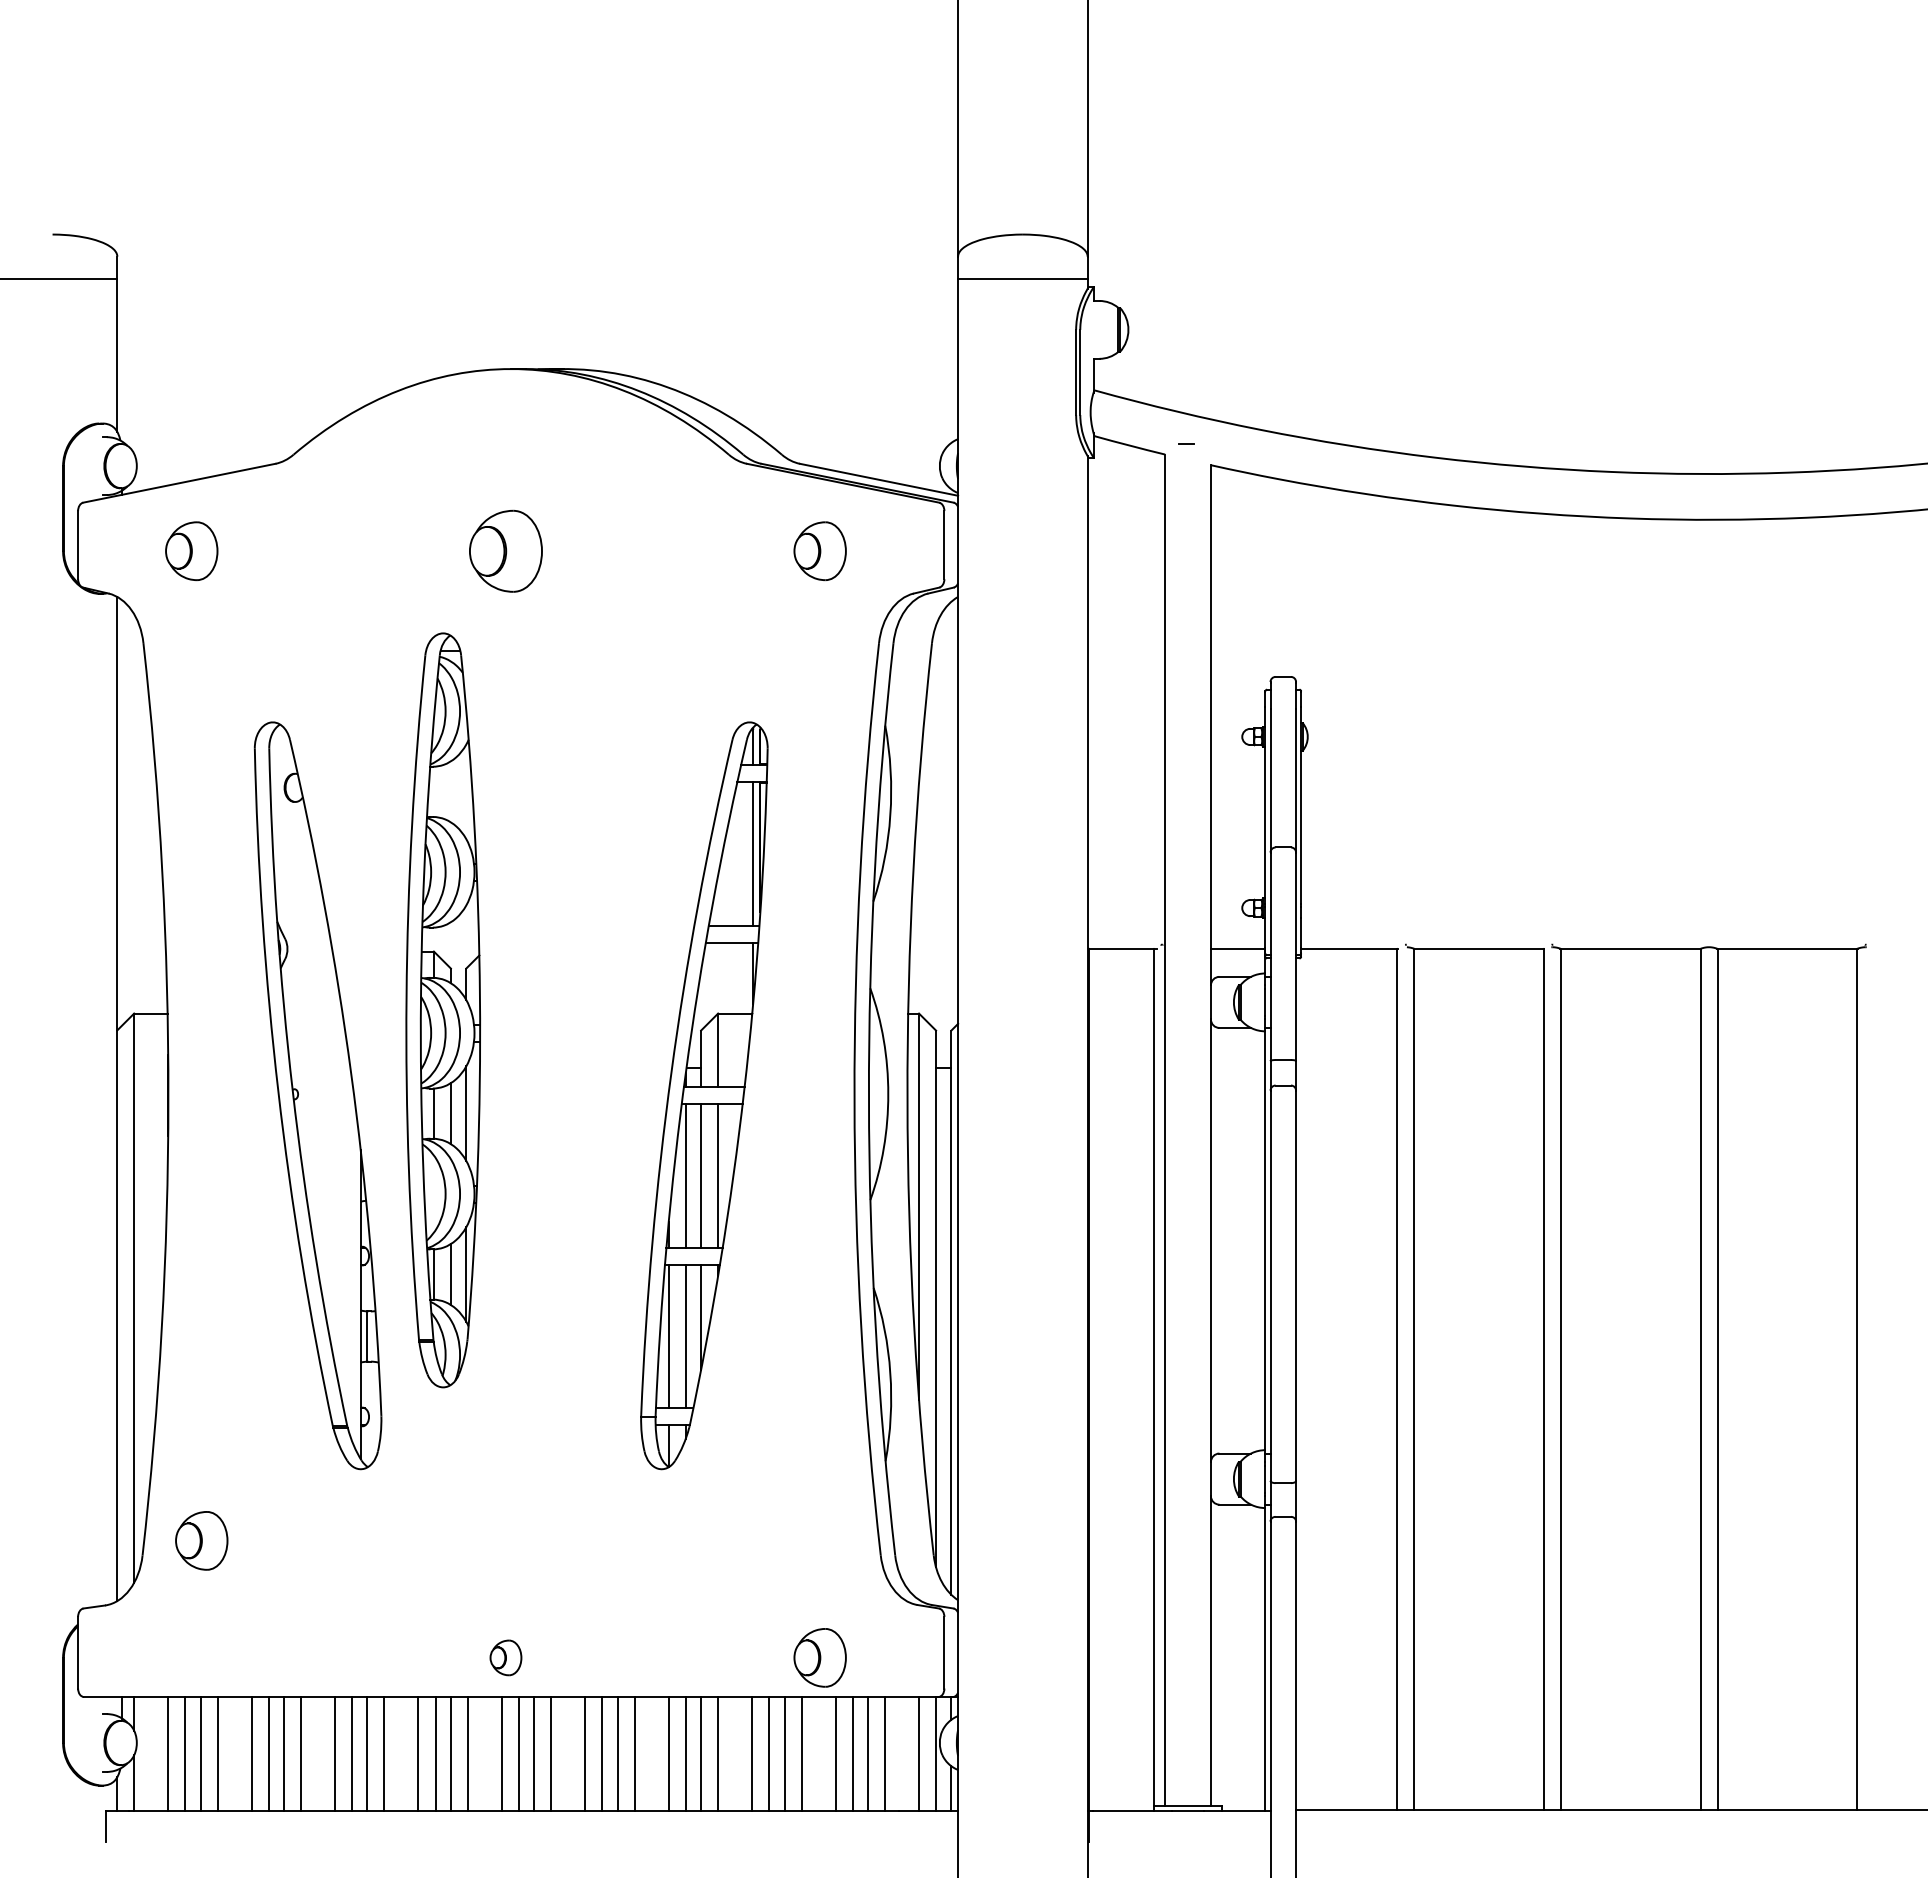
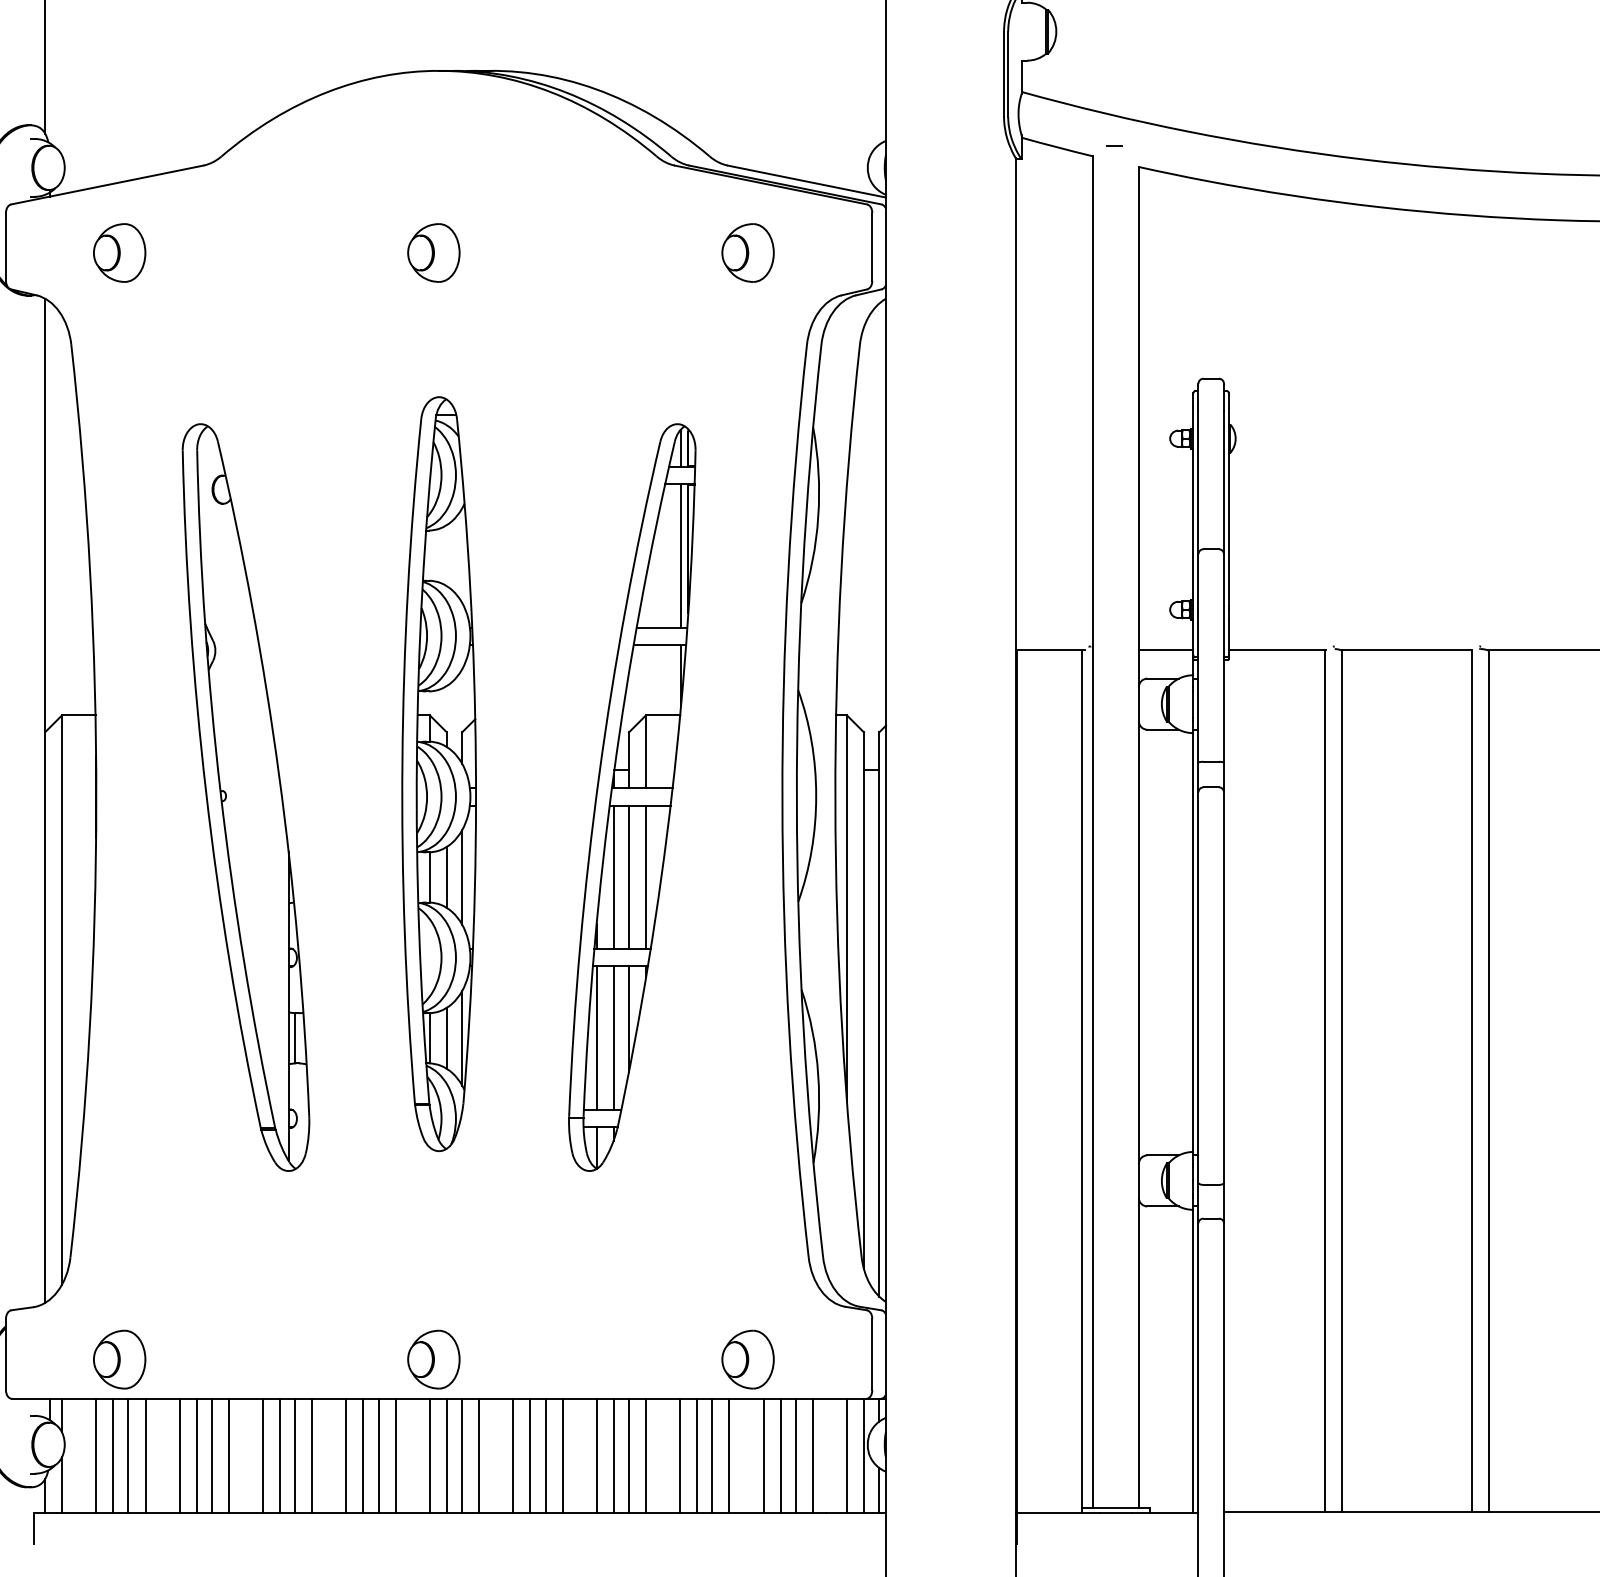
part: (505, 550) -> (433, 252), size x0.71
part: (442, 1010) -> (438, 774), moved
part: (201, 1540) -> (119, 1359), moved
part: (505, 1657) -> (433, 1359), size x1.67

